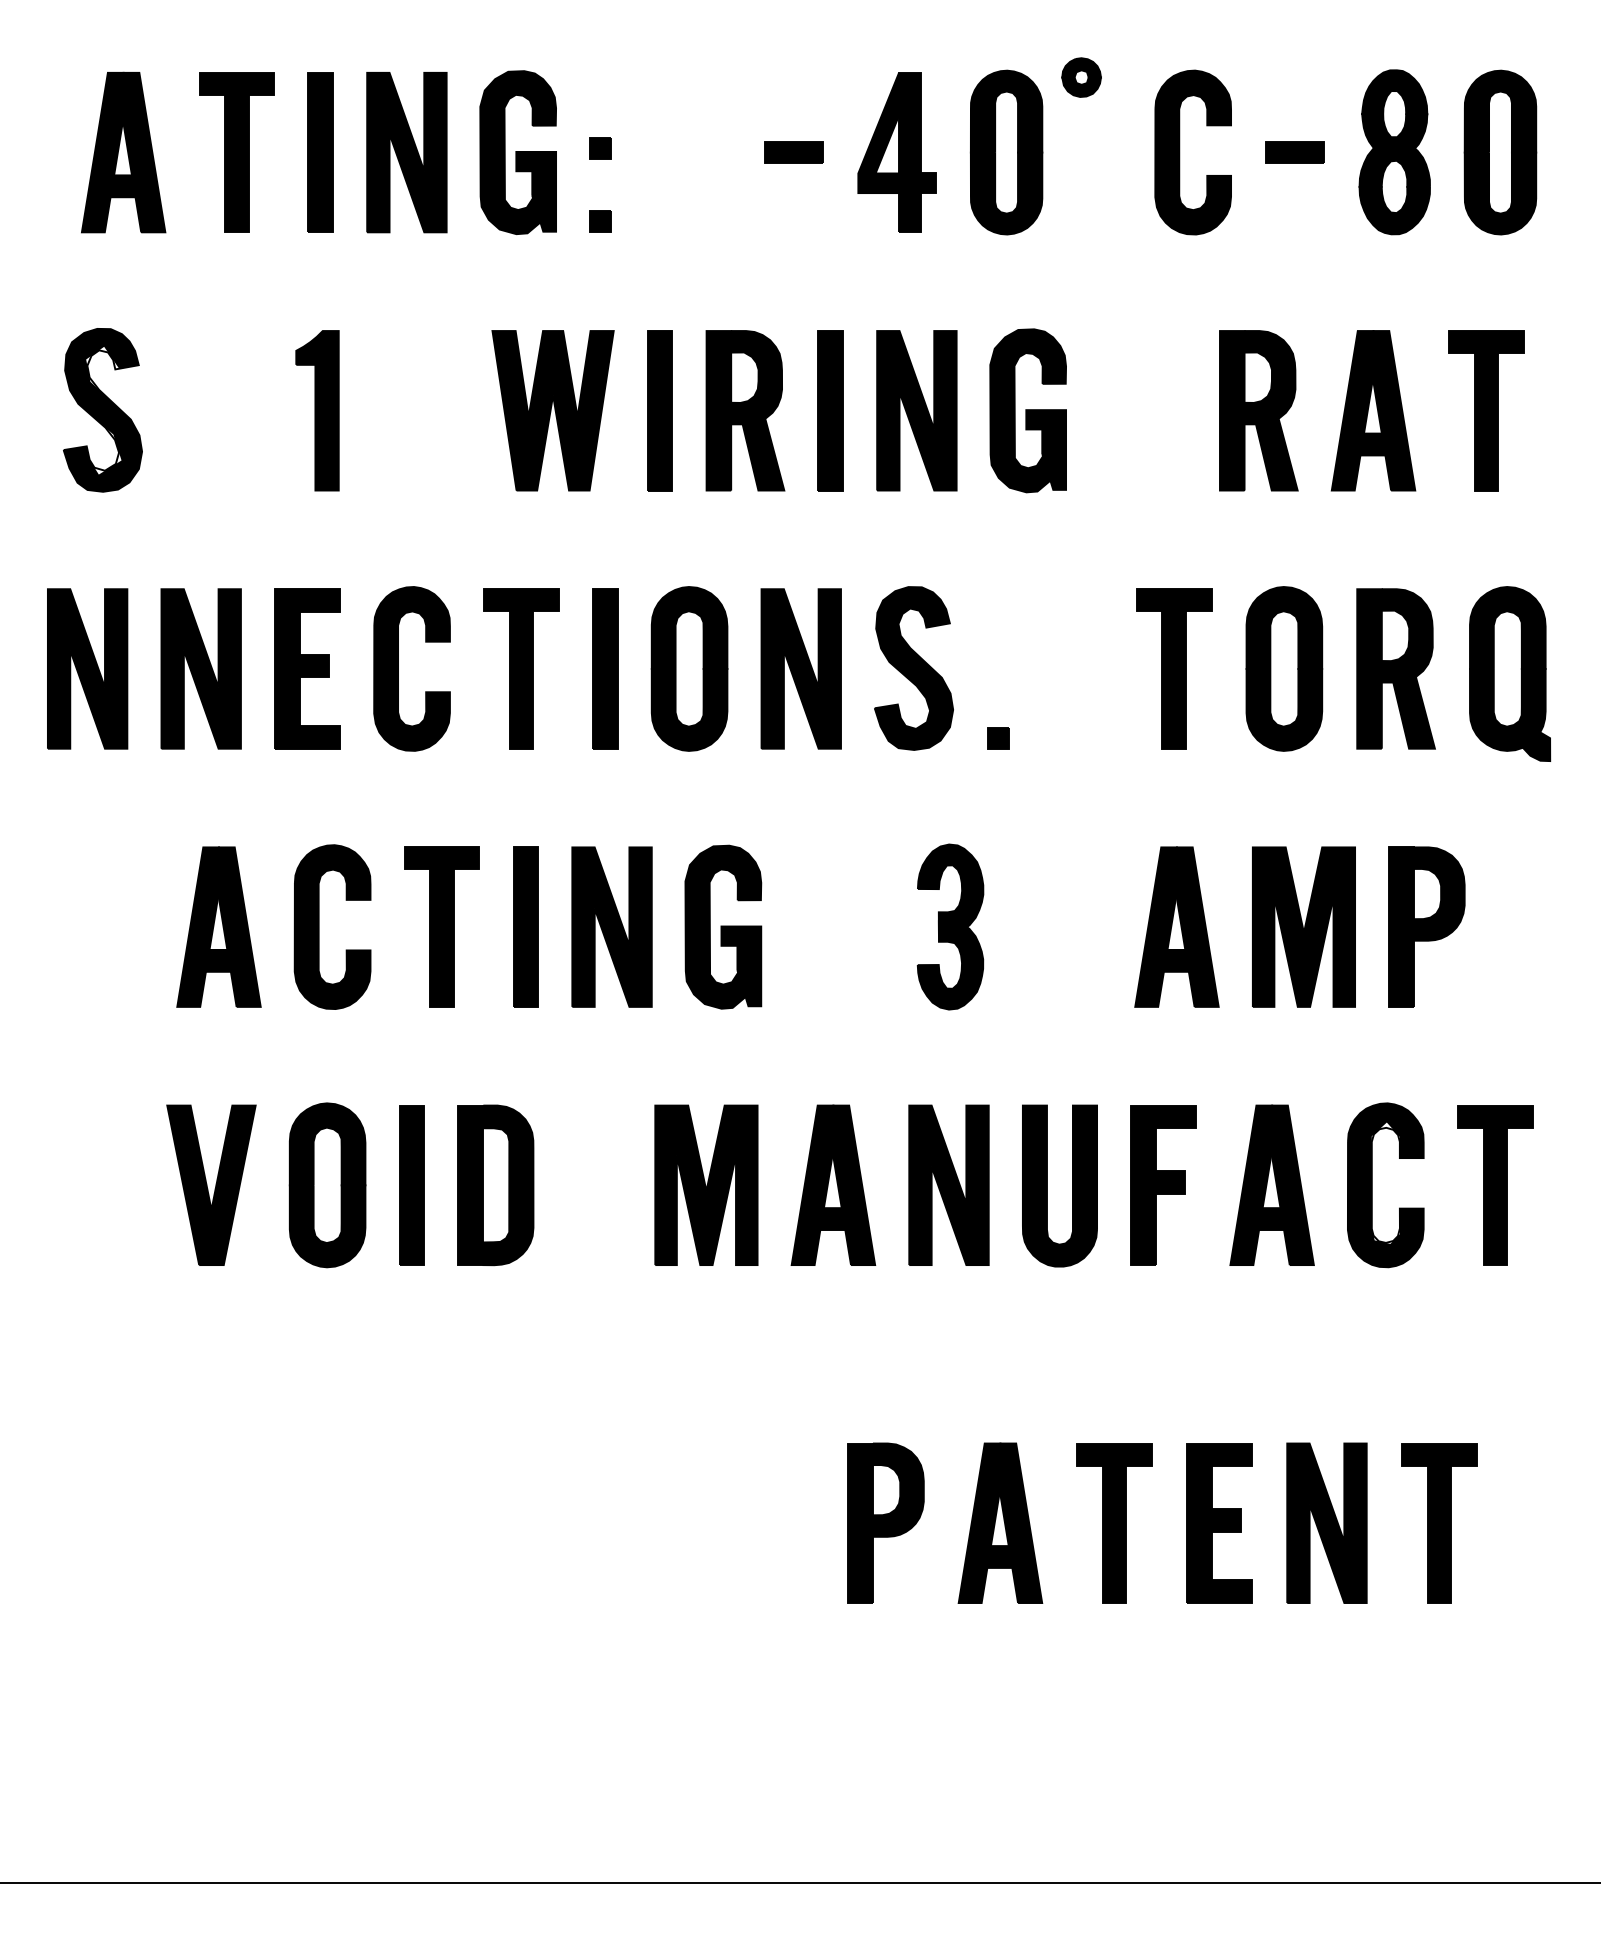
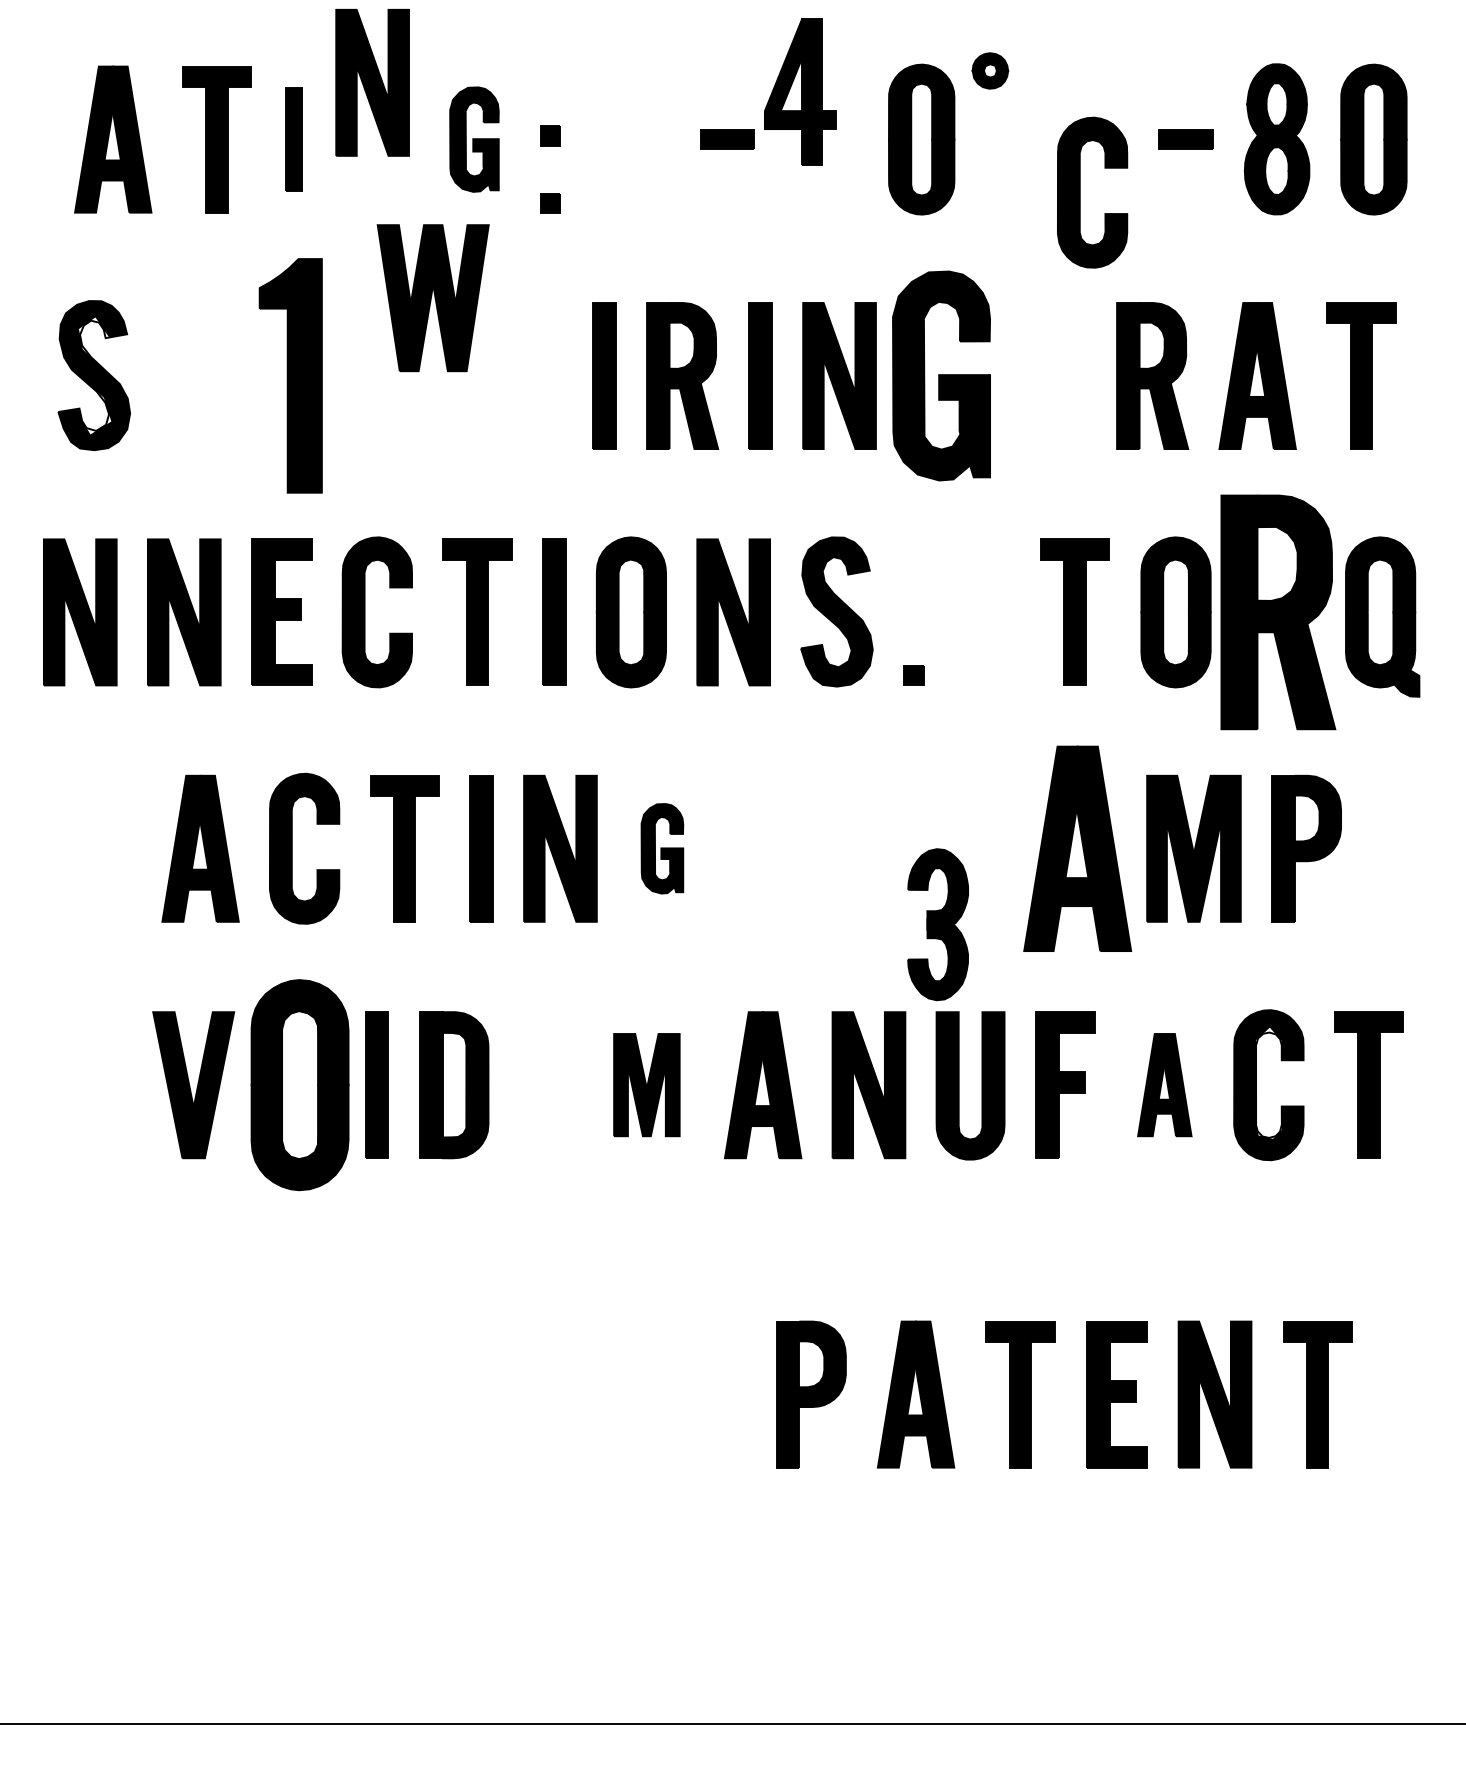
part: (320, 152) -> (293, 139), size x0.7
part: (406, 152) -> (372, 82), moved
part: (517, 152) -> (473, 139), size x0.7
part: (896, 152) -> (799, 91), moved
part: (1180, 152) -> (1080, 192), moved
part: (317, 410) -> (290, 375), size x1.6
part: (552, 410) -> (432, 297), moved
part: (1027, 410) -> (940, 375), size x1.4
part: (1395, 668) -> (1277, 611), size x1.6
part: (723, 926) -> (662, 848), size x0.6
part: (950, 926) -> (938, 924), moved
part: (1176, 926) -> (1077, 848), size x1.4
part: (706, 1184) -> (646, 1084), size x0.7
part: (1271, 1184) -> (1164, 1084), size x0.7
part: (327, 1185) -> (299, 1085), size x1.4

